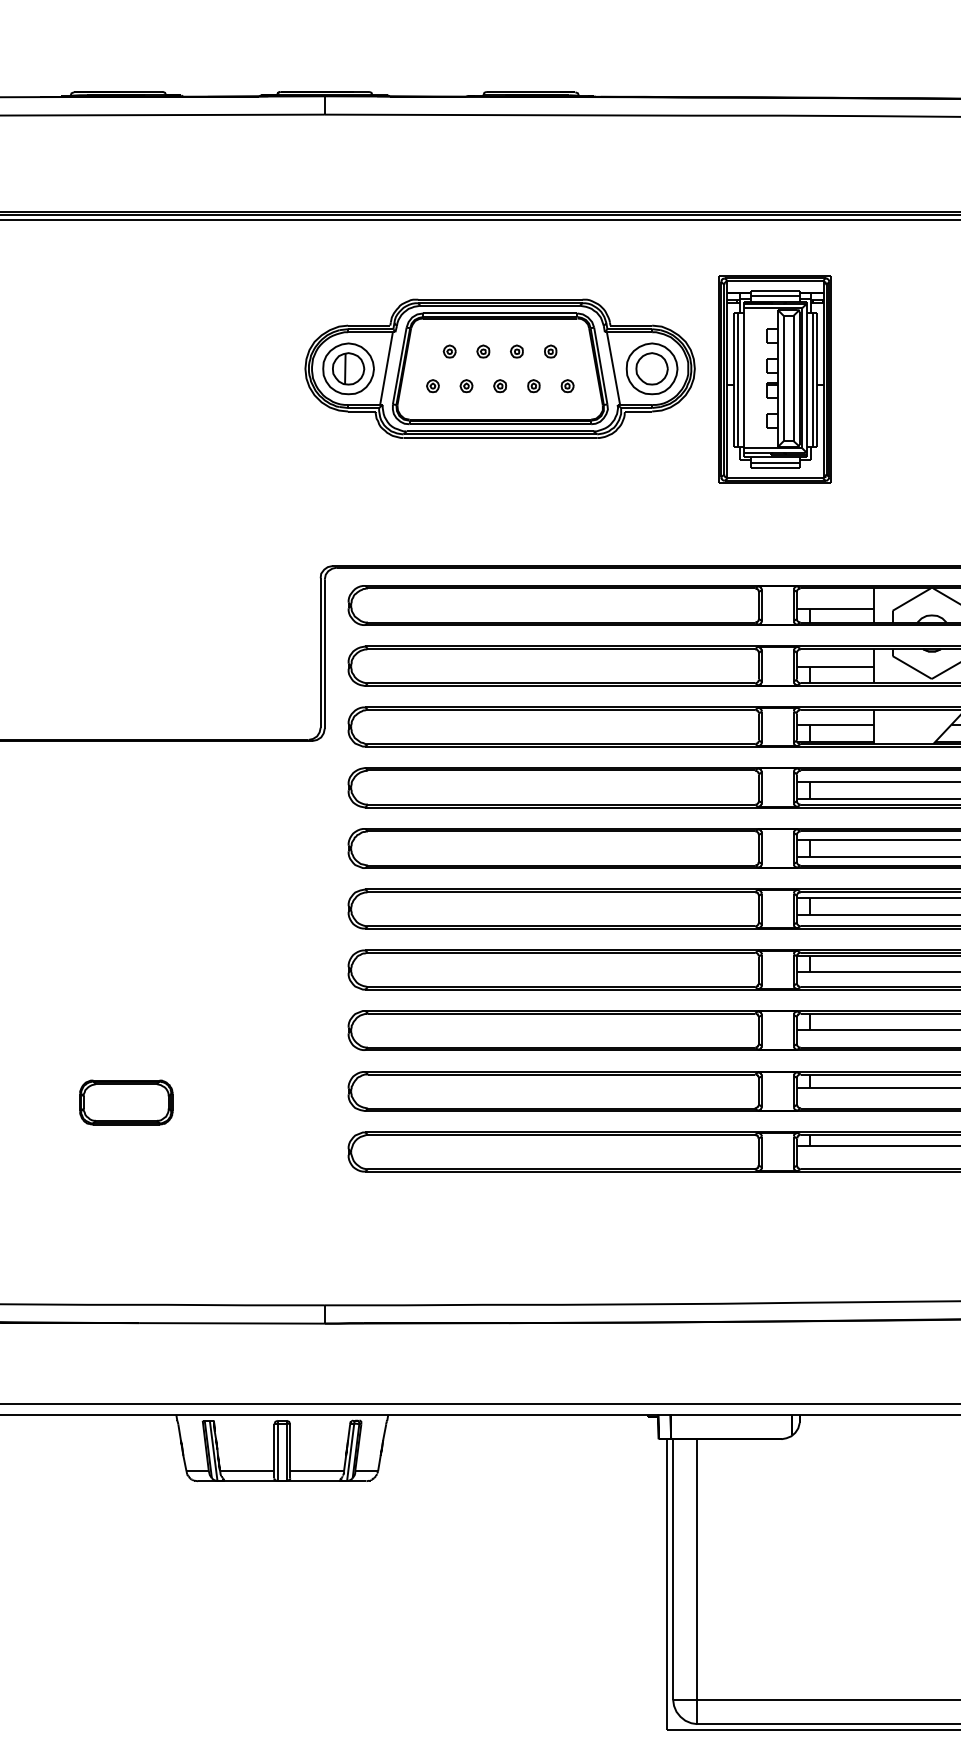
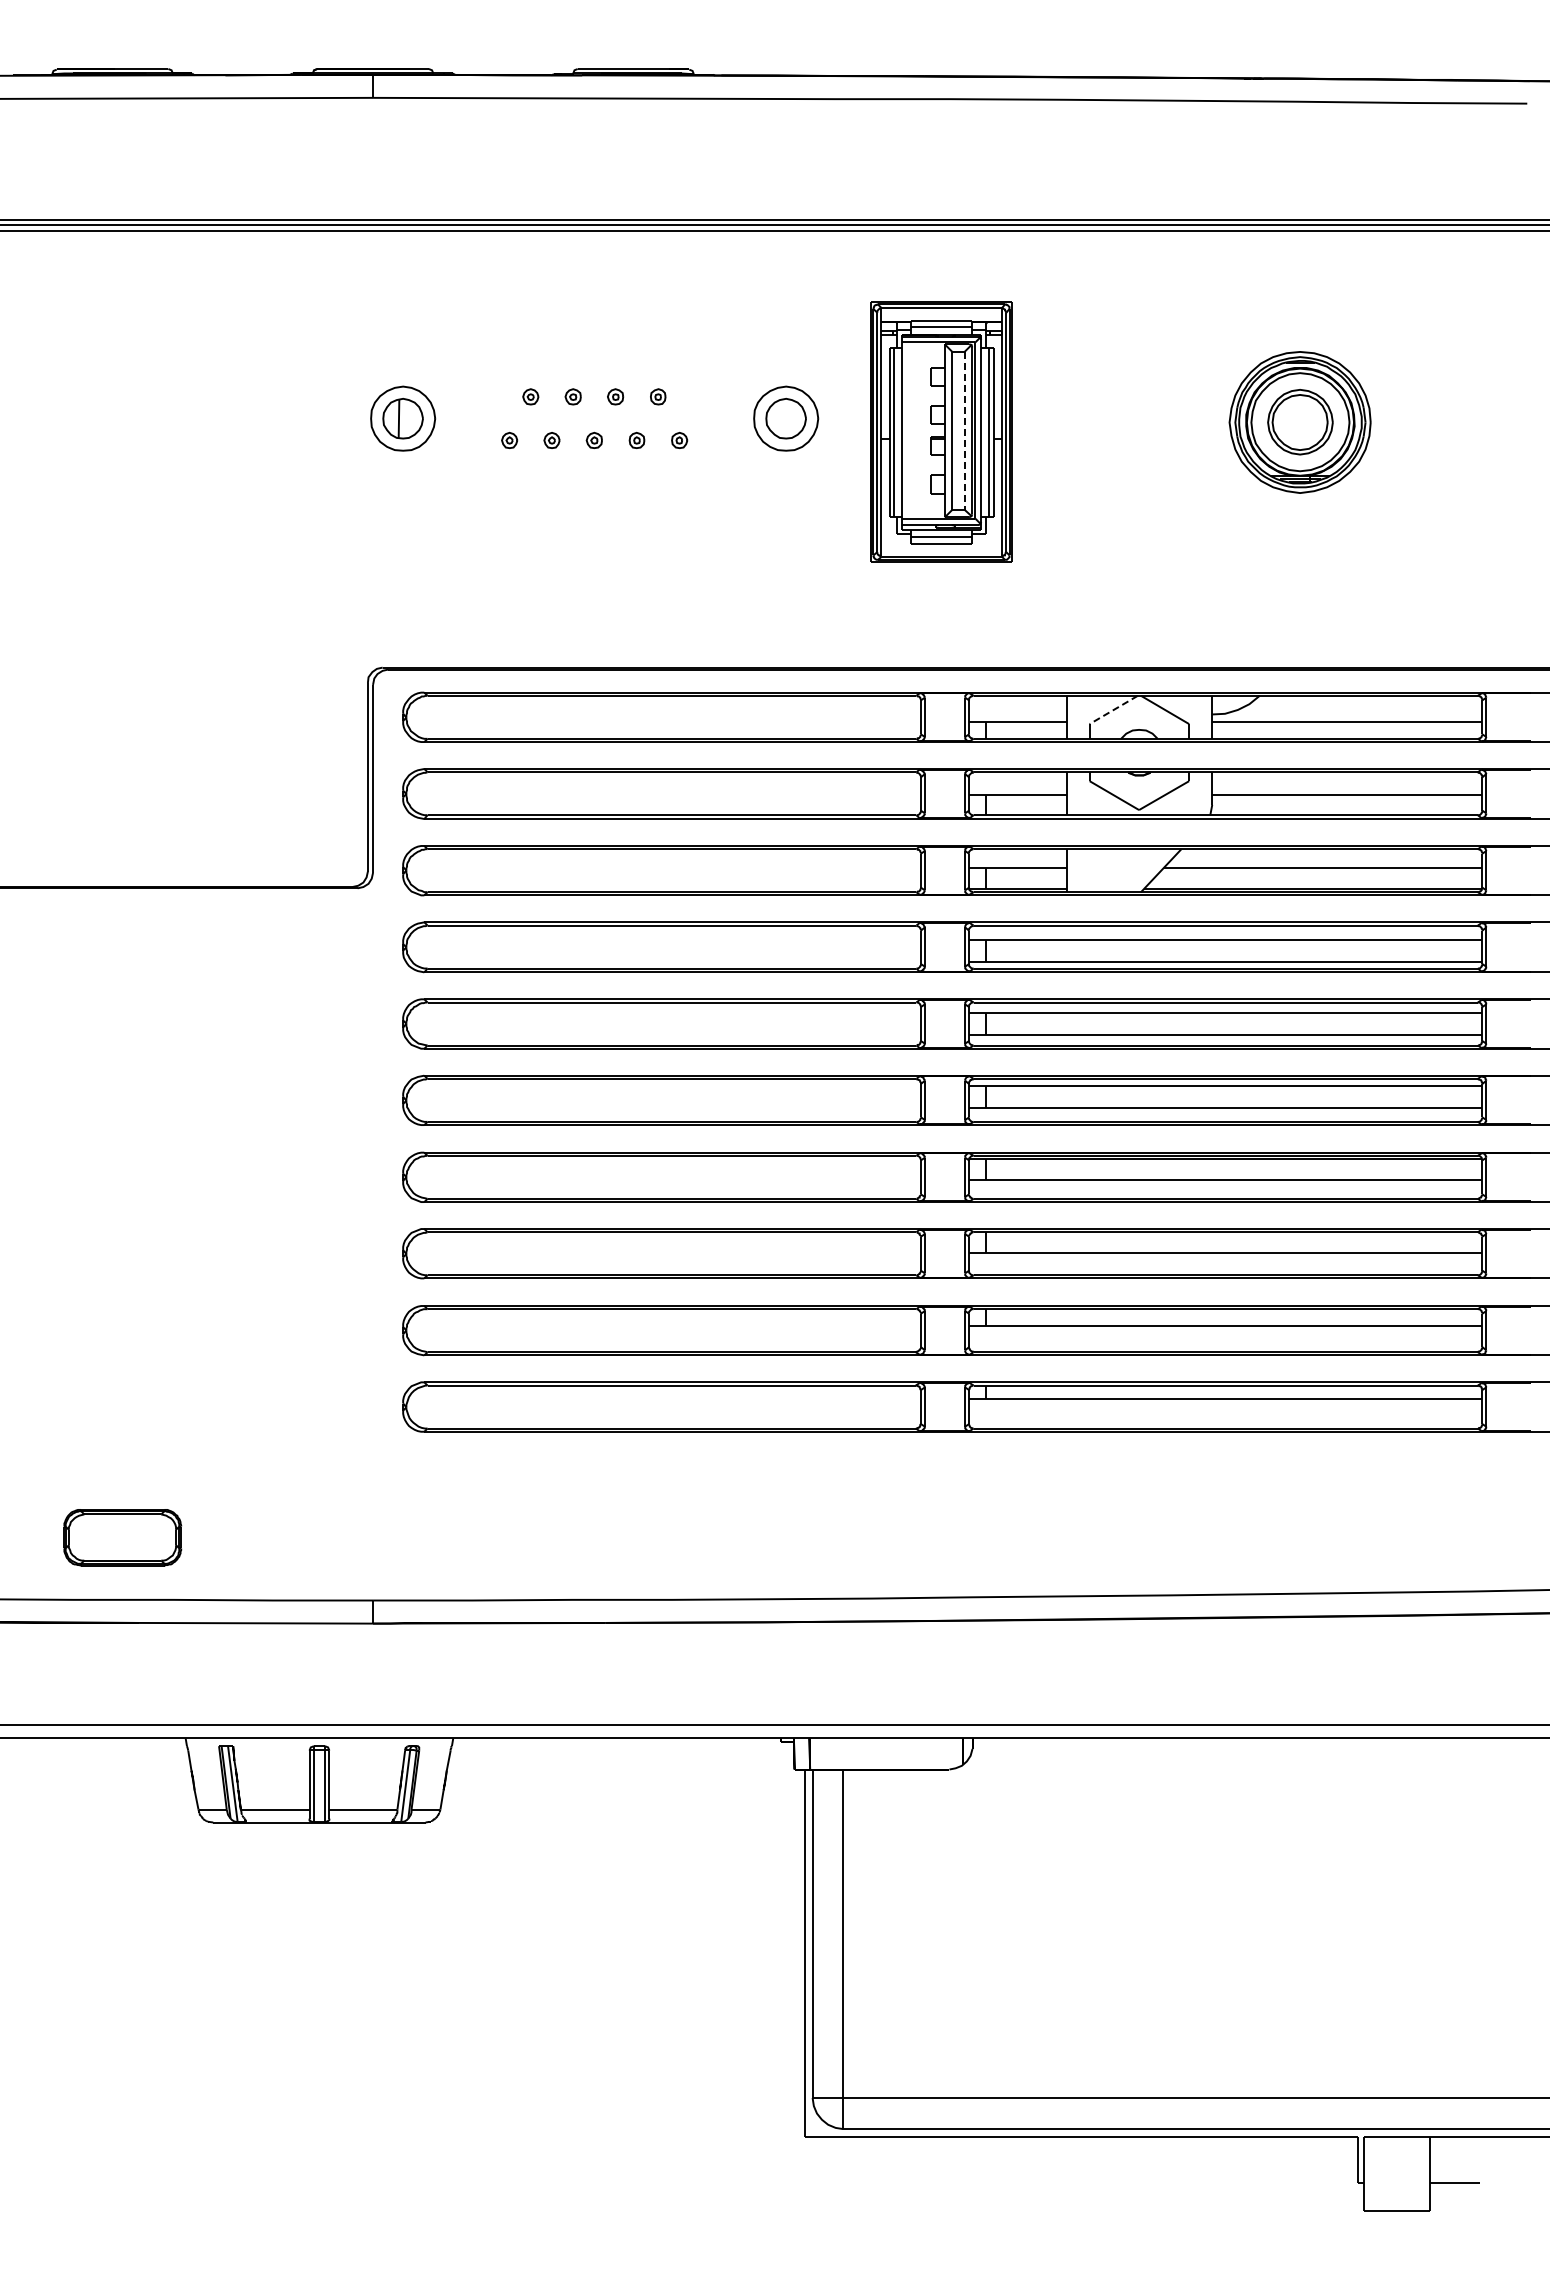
part: (499, 368) -> (593, 418), removed
line: (793, 378) -> (964, 430), solid -> dashed
line: (911, 599) -> (1113, 709), solid -> dashed
part: (126, 1102) -> (122, 1537), moved

